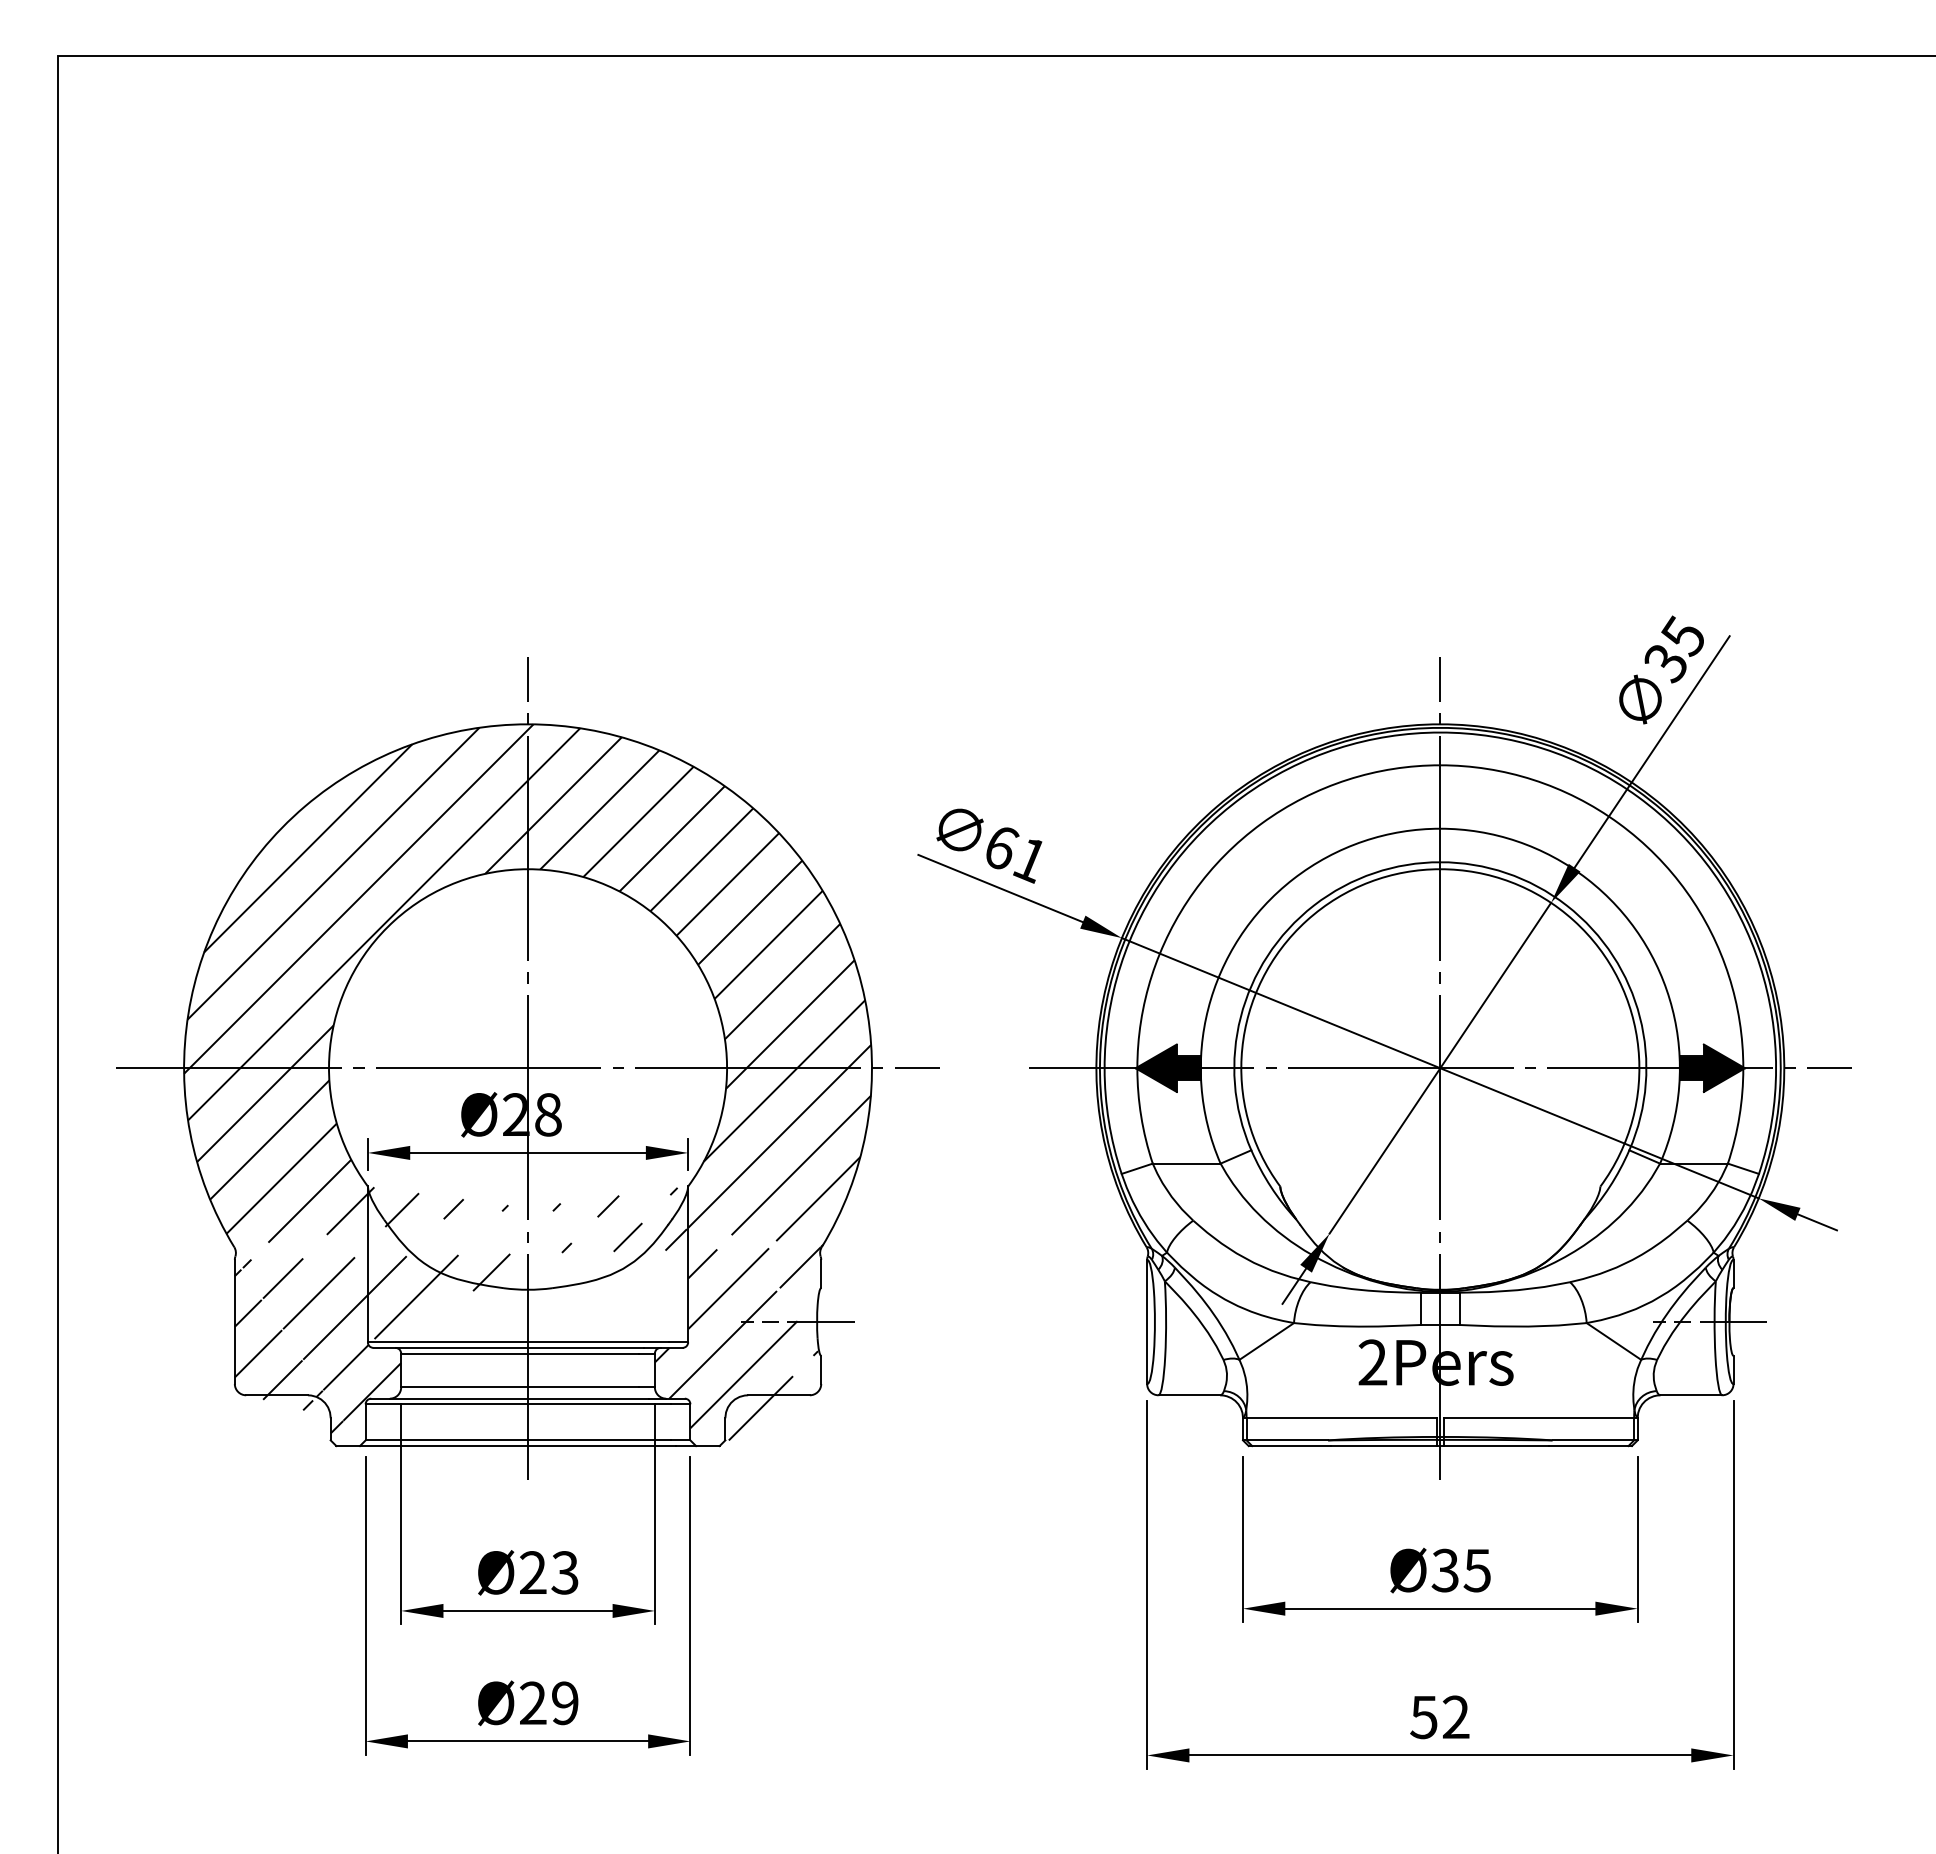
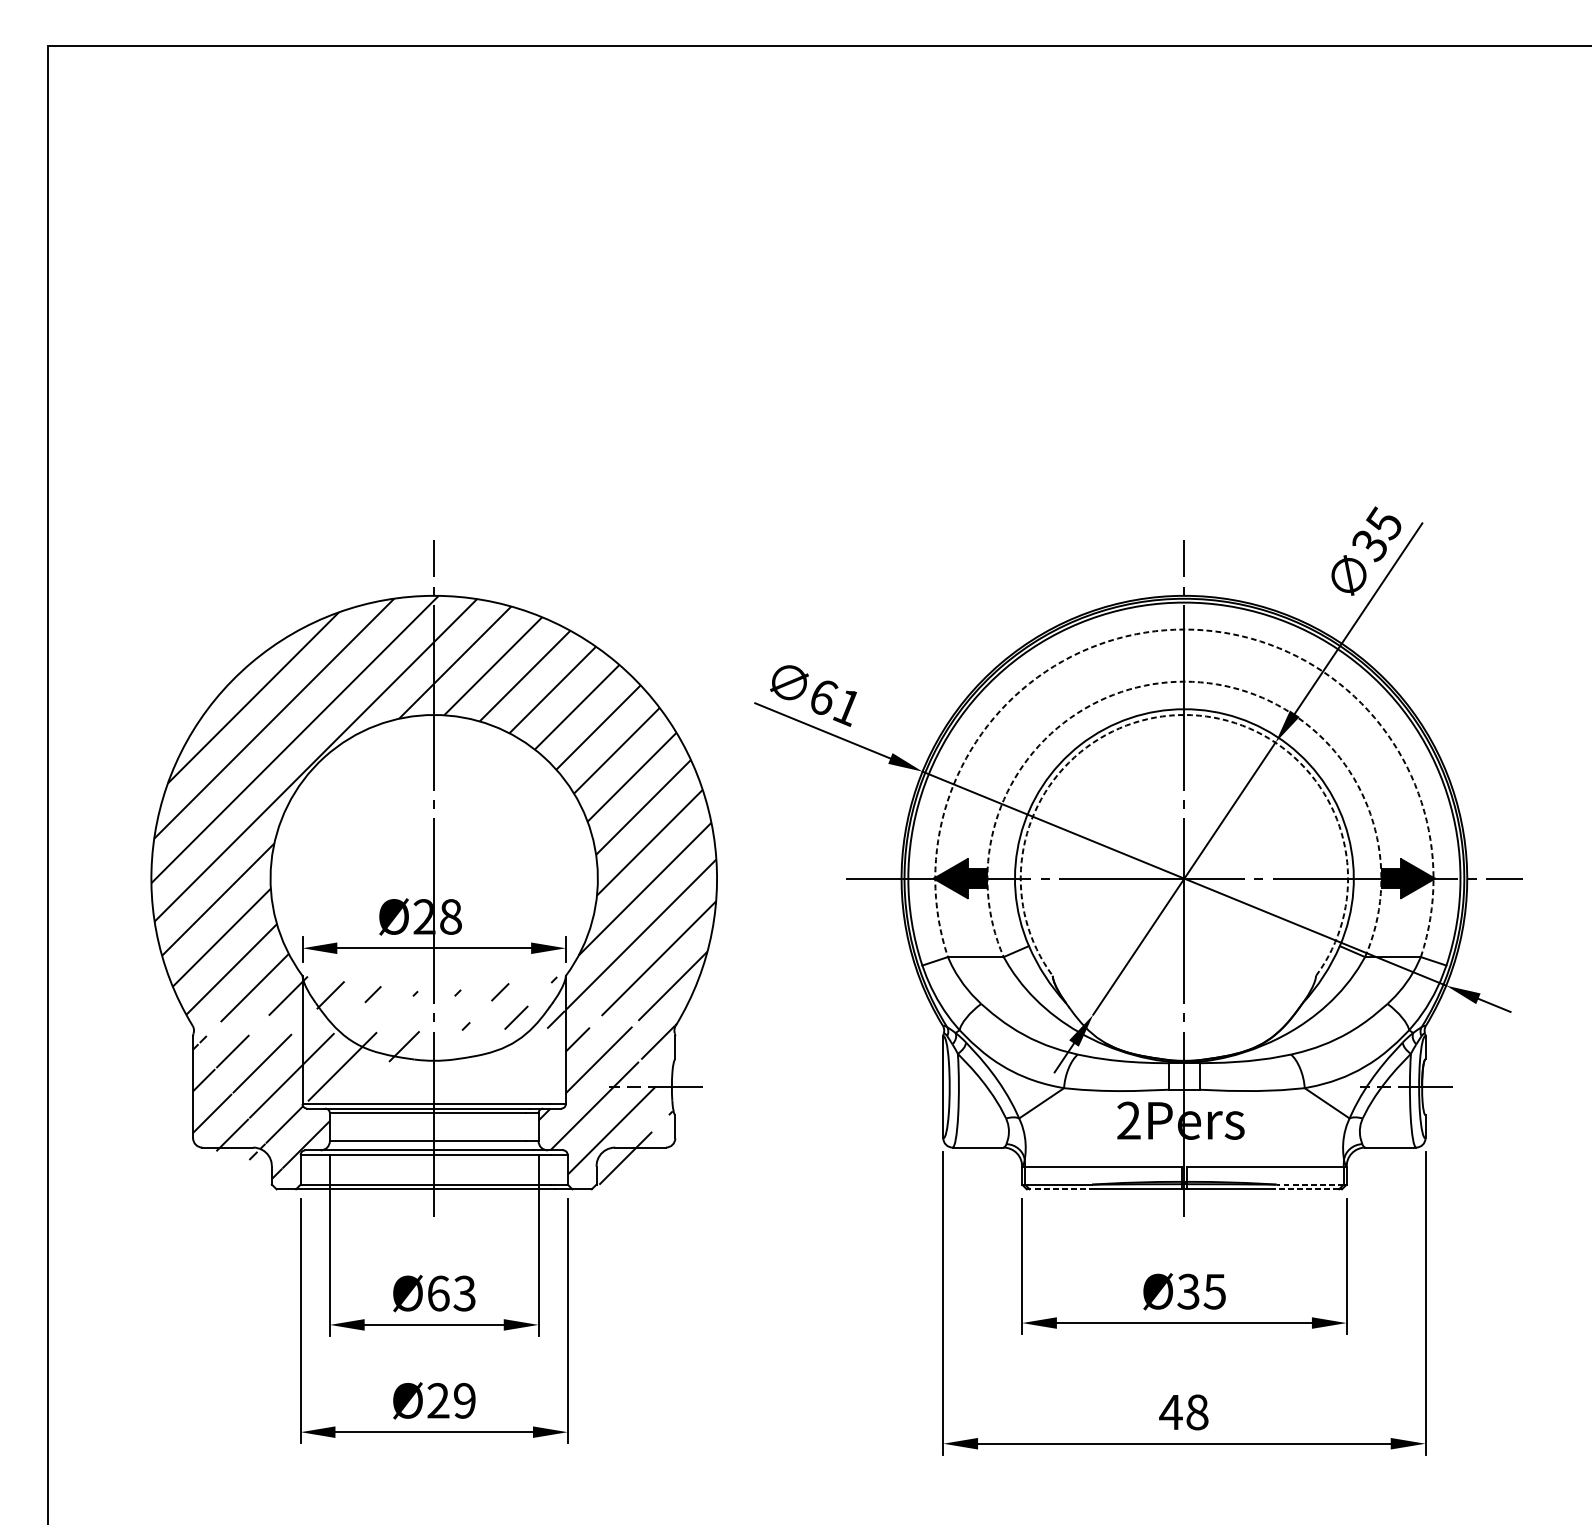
arc: (1440, 765) -> (1184, 629), solid -> dashed
arc: (1440, 828) -> (1184, 681), solid -> dashed
arc: (1440, 869) -> (1184, 715), solid -> dashed
line: (527, 1068) -> (433, 878), removed
line: (1593, 1440) -> (1310, 1184), solid -> dashed
line: (1291, 1446) -> (1062, 1189), solid -> dashed
line: (1588, 1446) -> (1306, 1189), solid -> dashed
text: (533, 1572) -> (438, 1293), Ø23 -> Ø63
text: (1439, 1717) -> (1183, 1412), 52 -> 48

